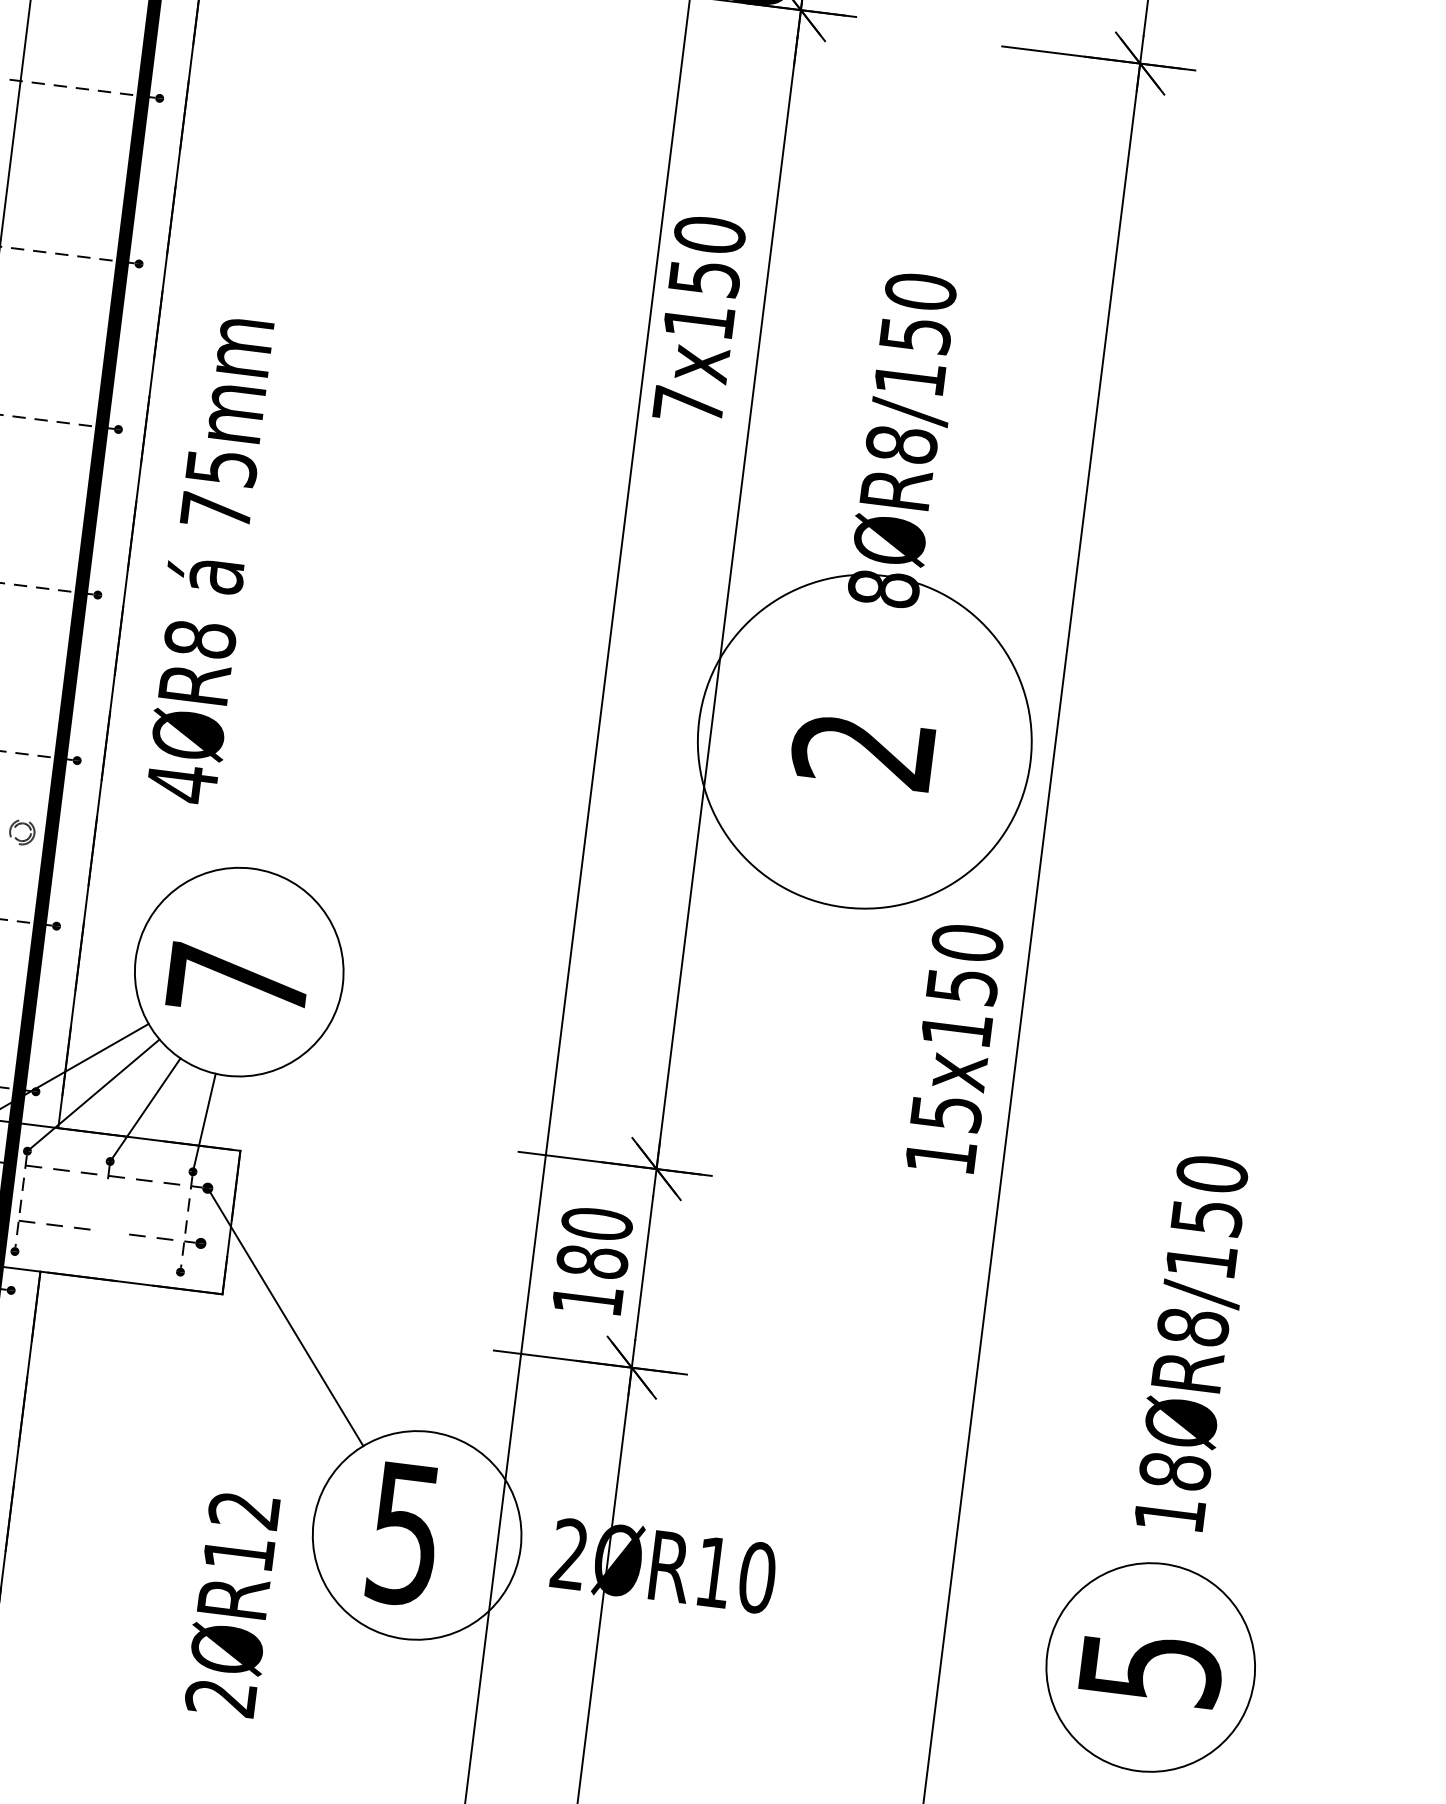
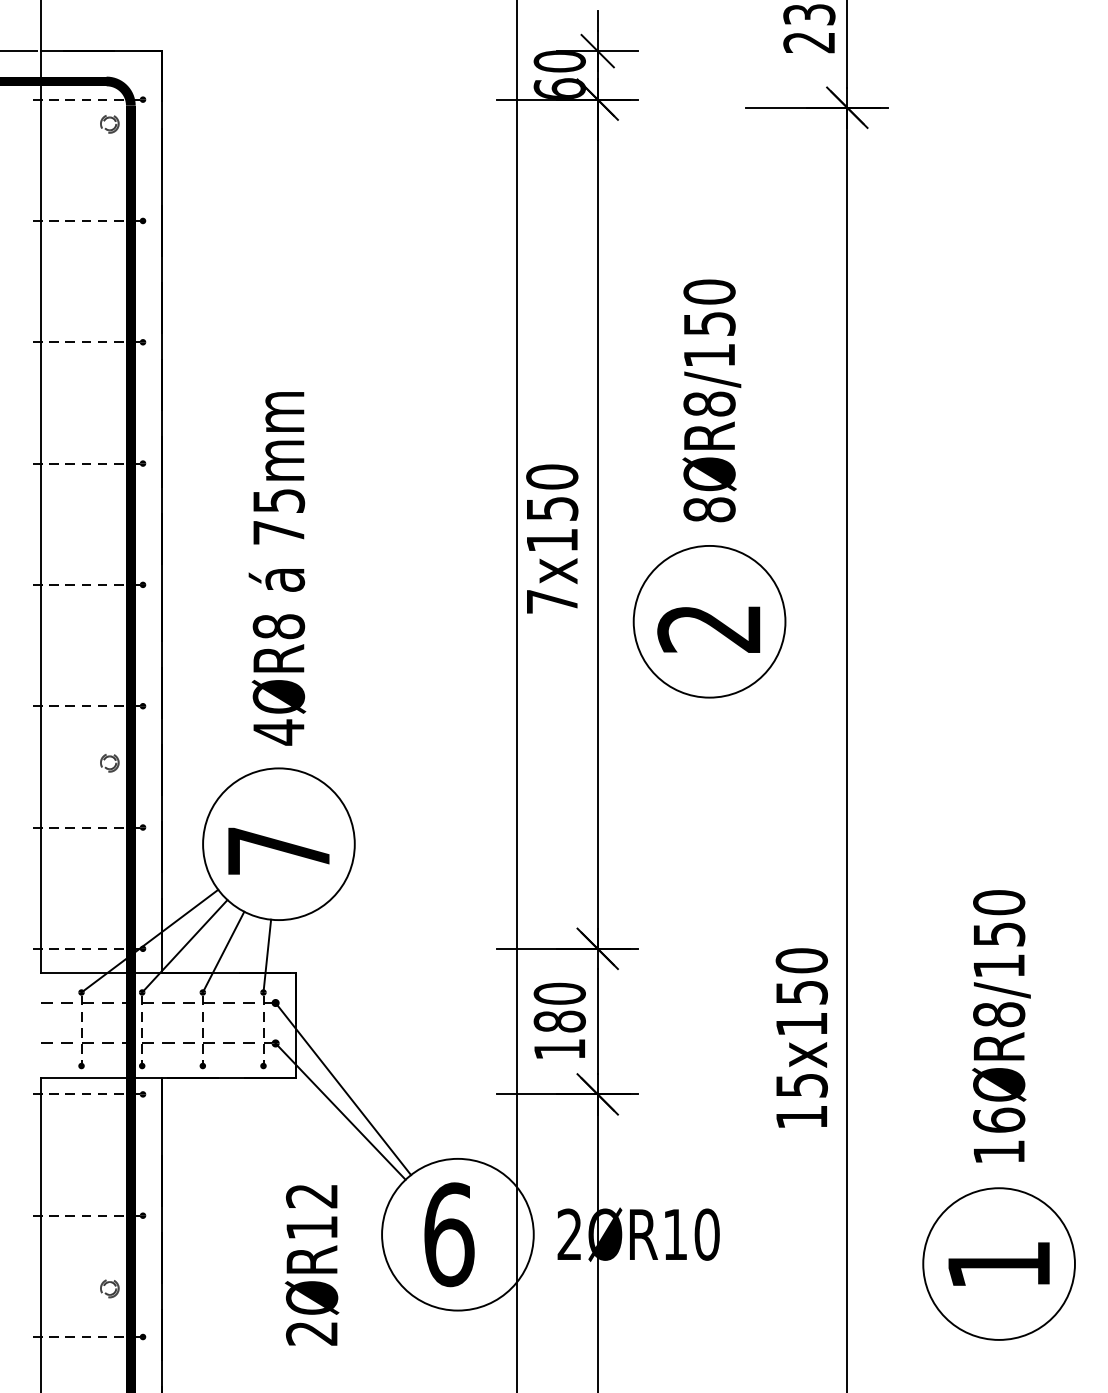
text: (699, 318) -> (552, 538), moved
text: (208, 559) -> (277, 568), moved
circle: (864, 741) -> (709, 621), size x0.62
text: (954, 1047) -> (801, 1037), moved
part: (107, 1227) -> (206, 1040), added
line: (277, 1347) -> (340, 1111), added
text: (1175, 1470) -> (999, 1119), 18ØR8/150 -> 16ØR8/150
text: (405, 1533) -> (449, 1234), 5 -> 6
text: (231, 1604) -> (311, 1265), moved
text: (1151, 1669) -> (999, 1265), 5 -> 1

